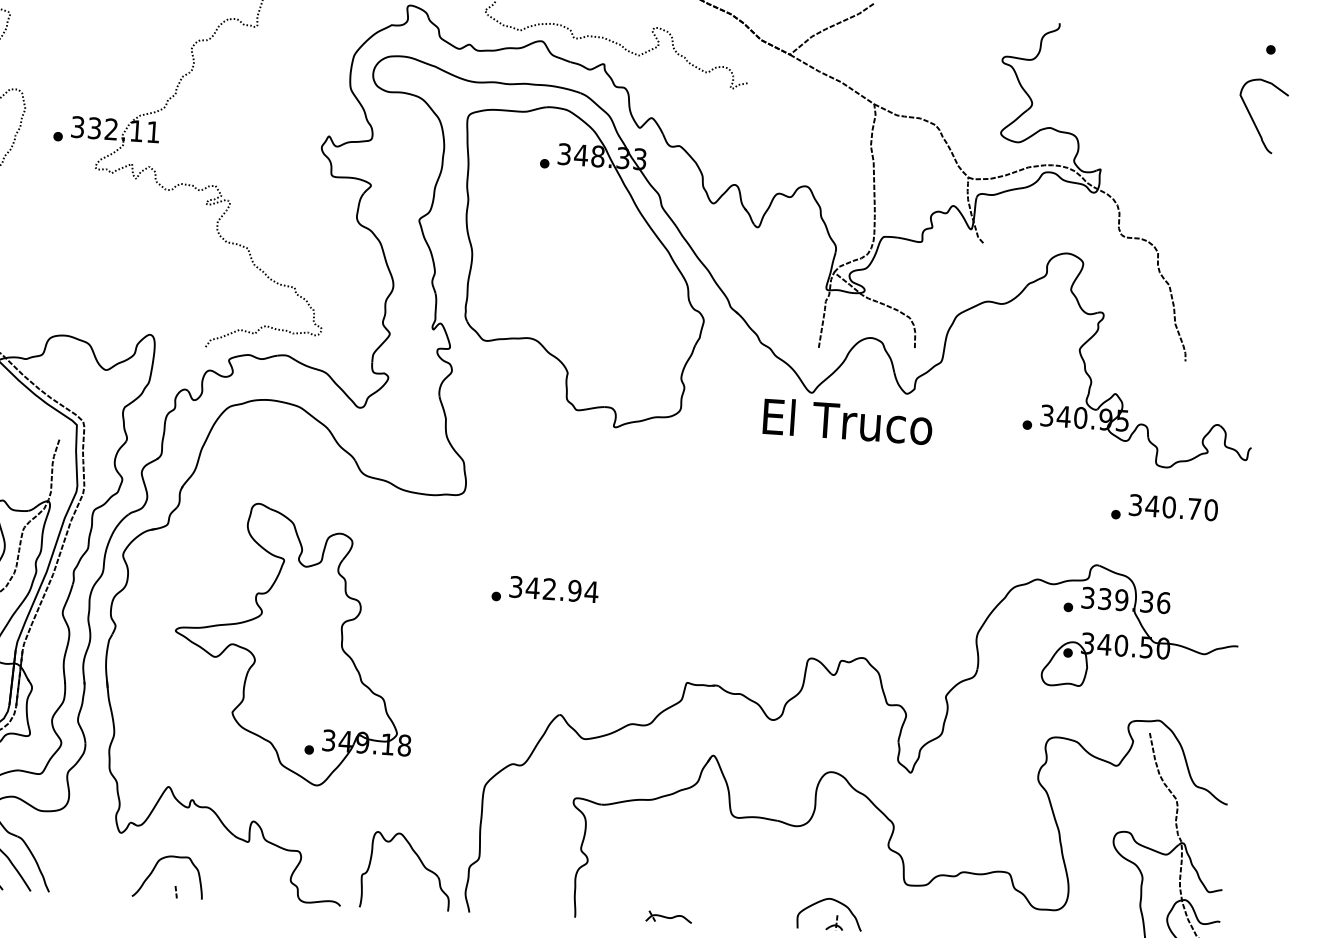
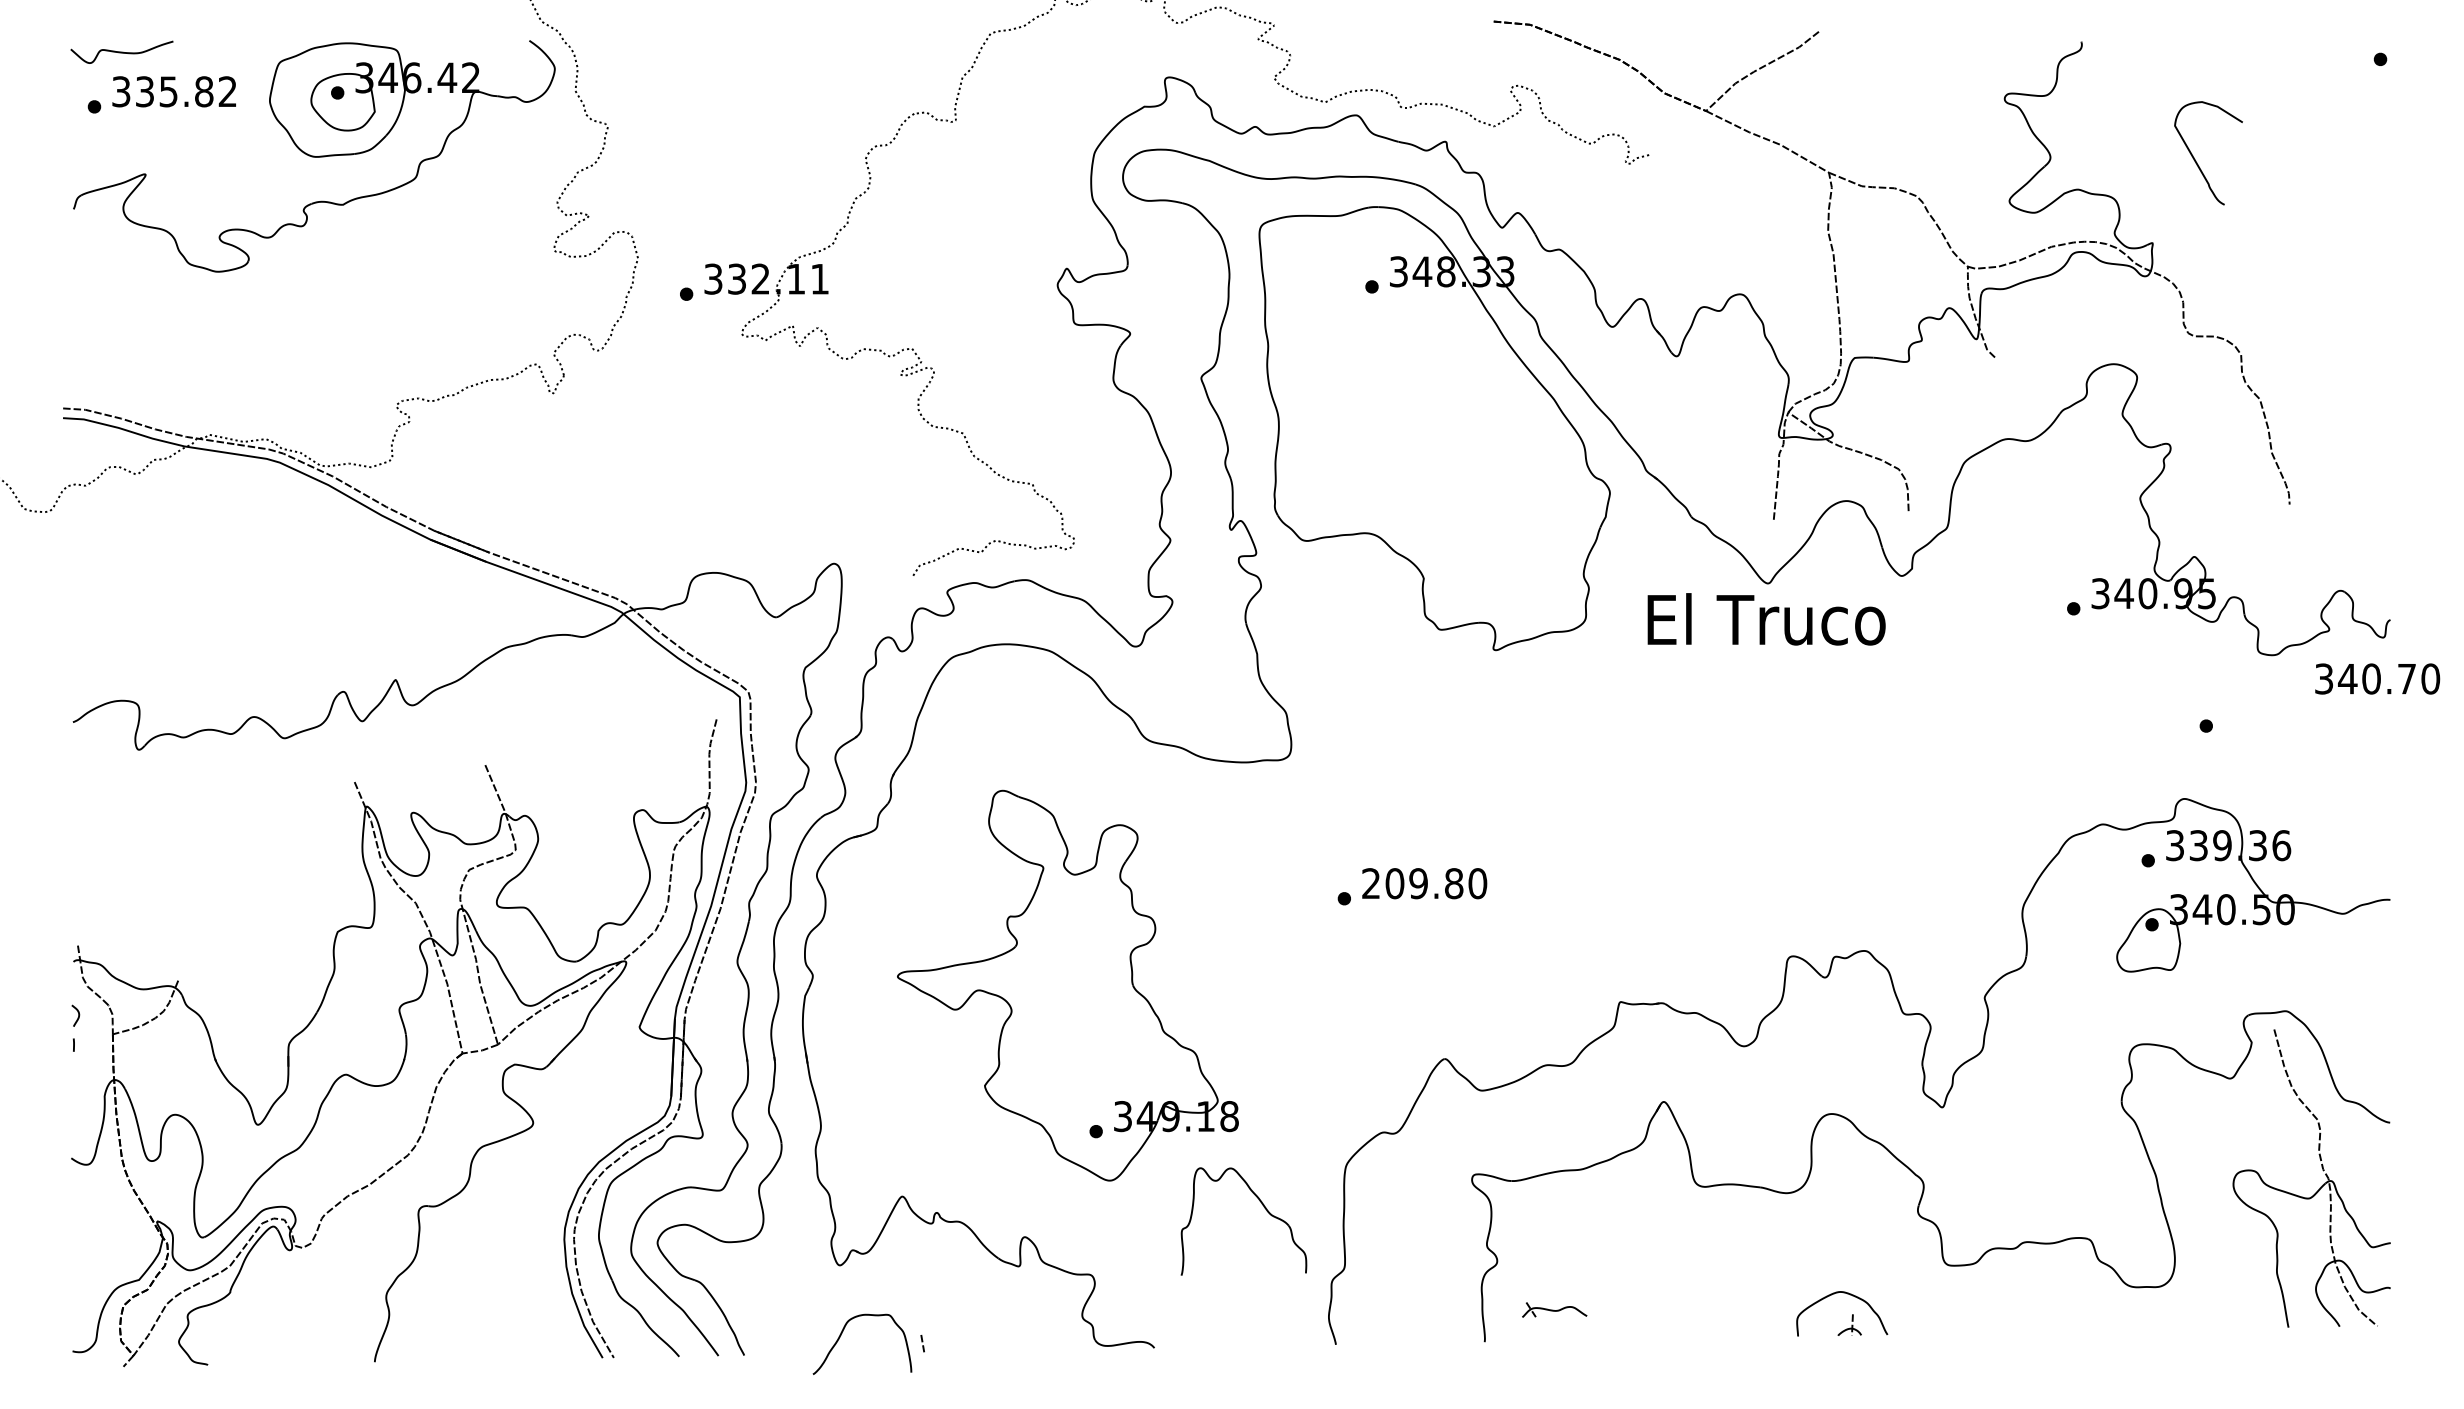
curve: (1254, 120) -> (2196, 160), moved
text: (847, 421) -> (1766, 619), moved
text: (1173, 507) -> (2377, 678), moved
text: (553, 589) -> (1424, 883), 342.94 -> 209.80
part: (421, 863) -> (1264, 1208), moved
curve: (154, 868) -> (842, 1333), moved
part: (668, 917) -> (1554, 1309), moved

